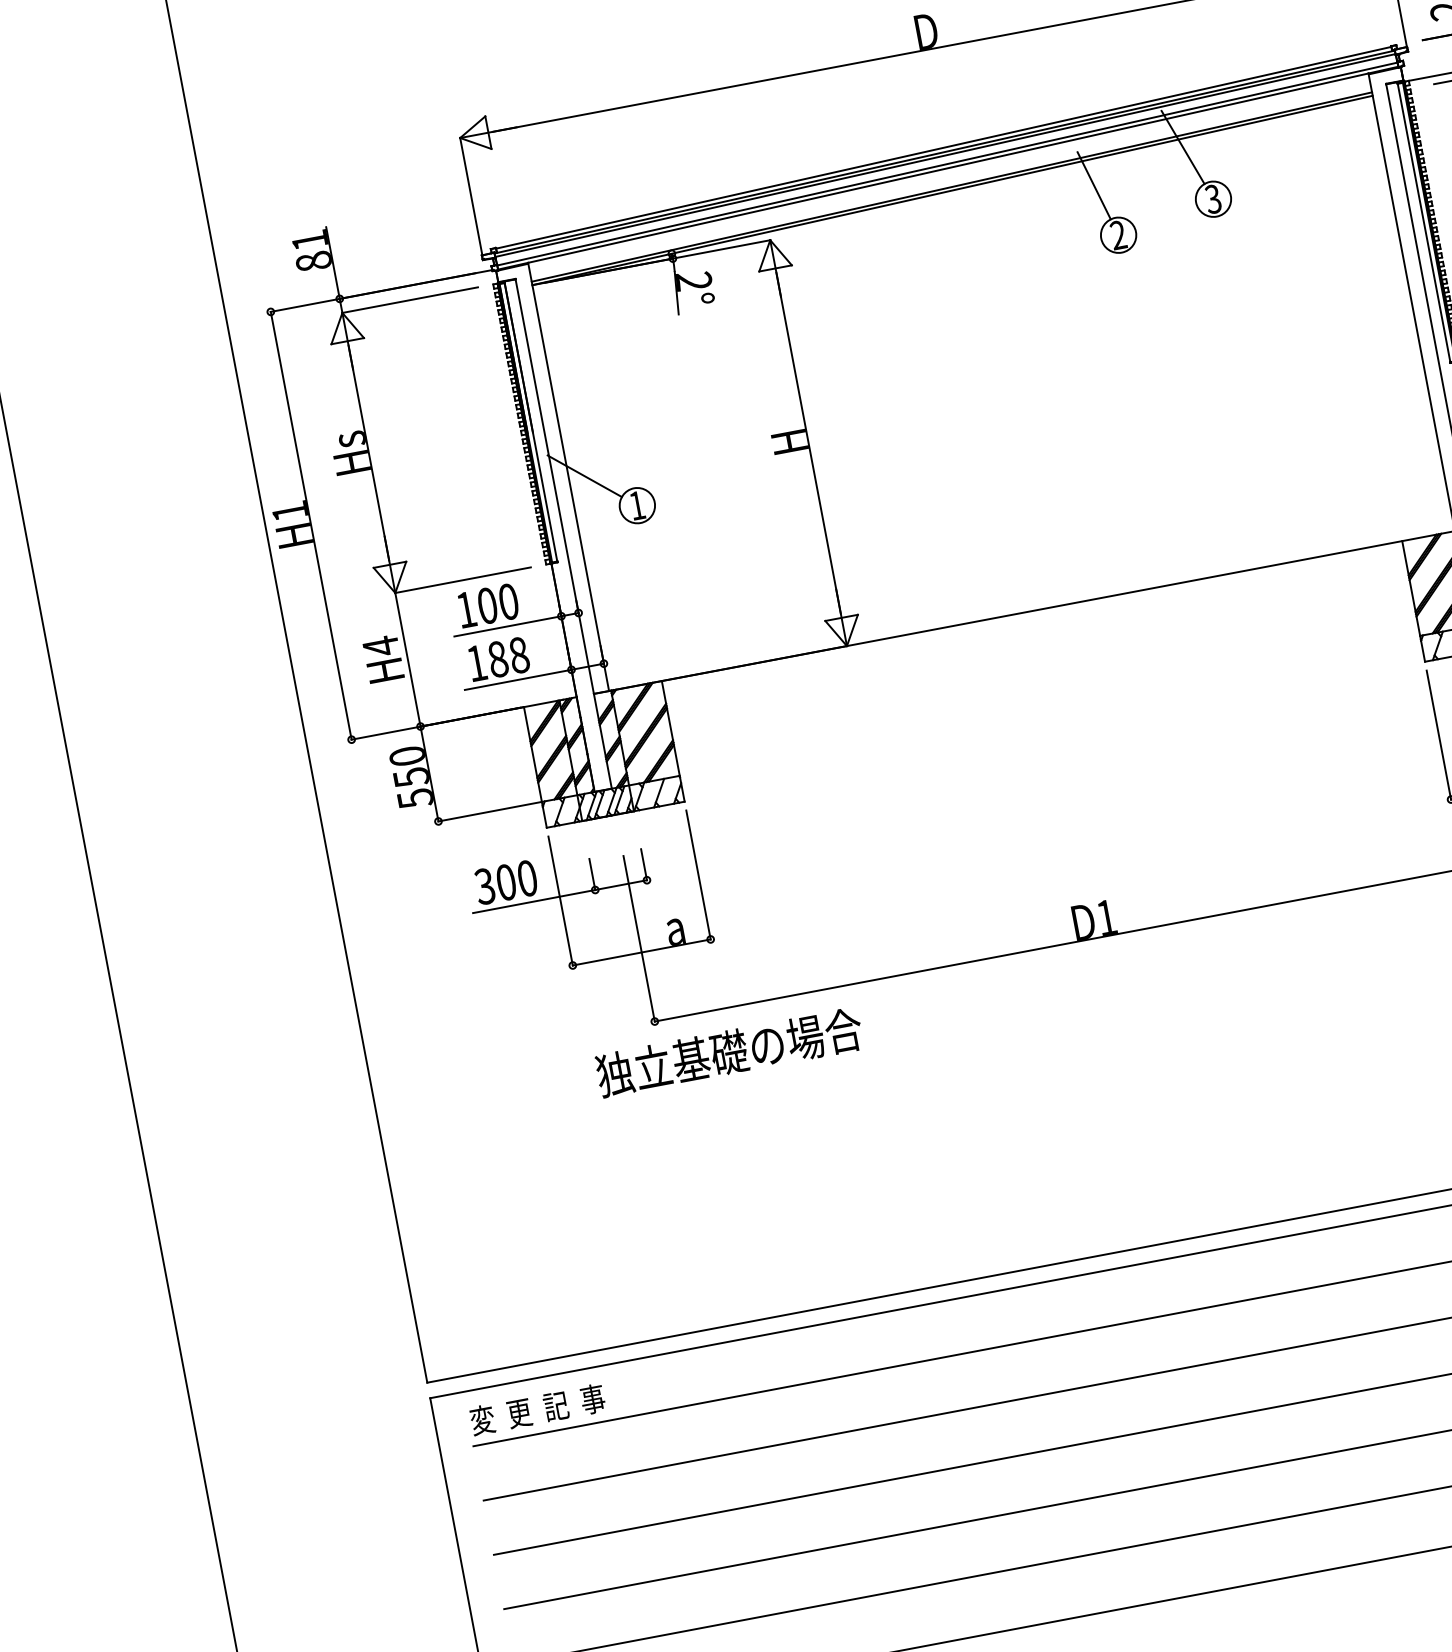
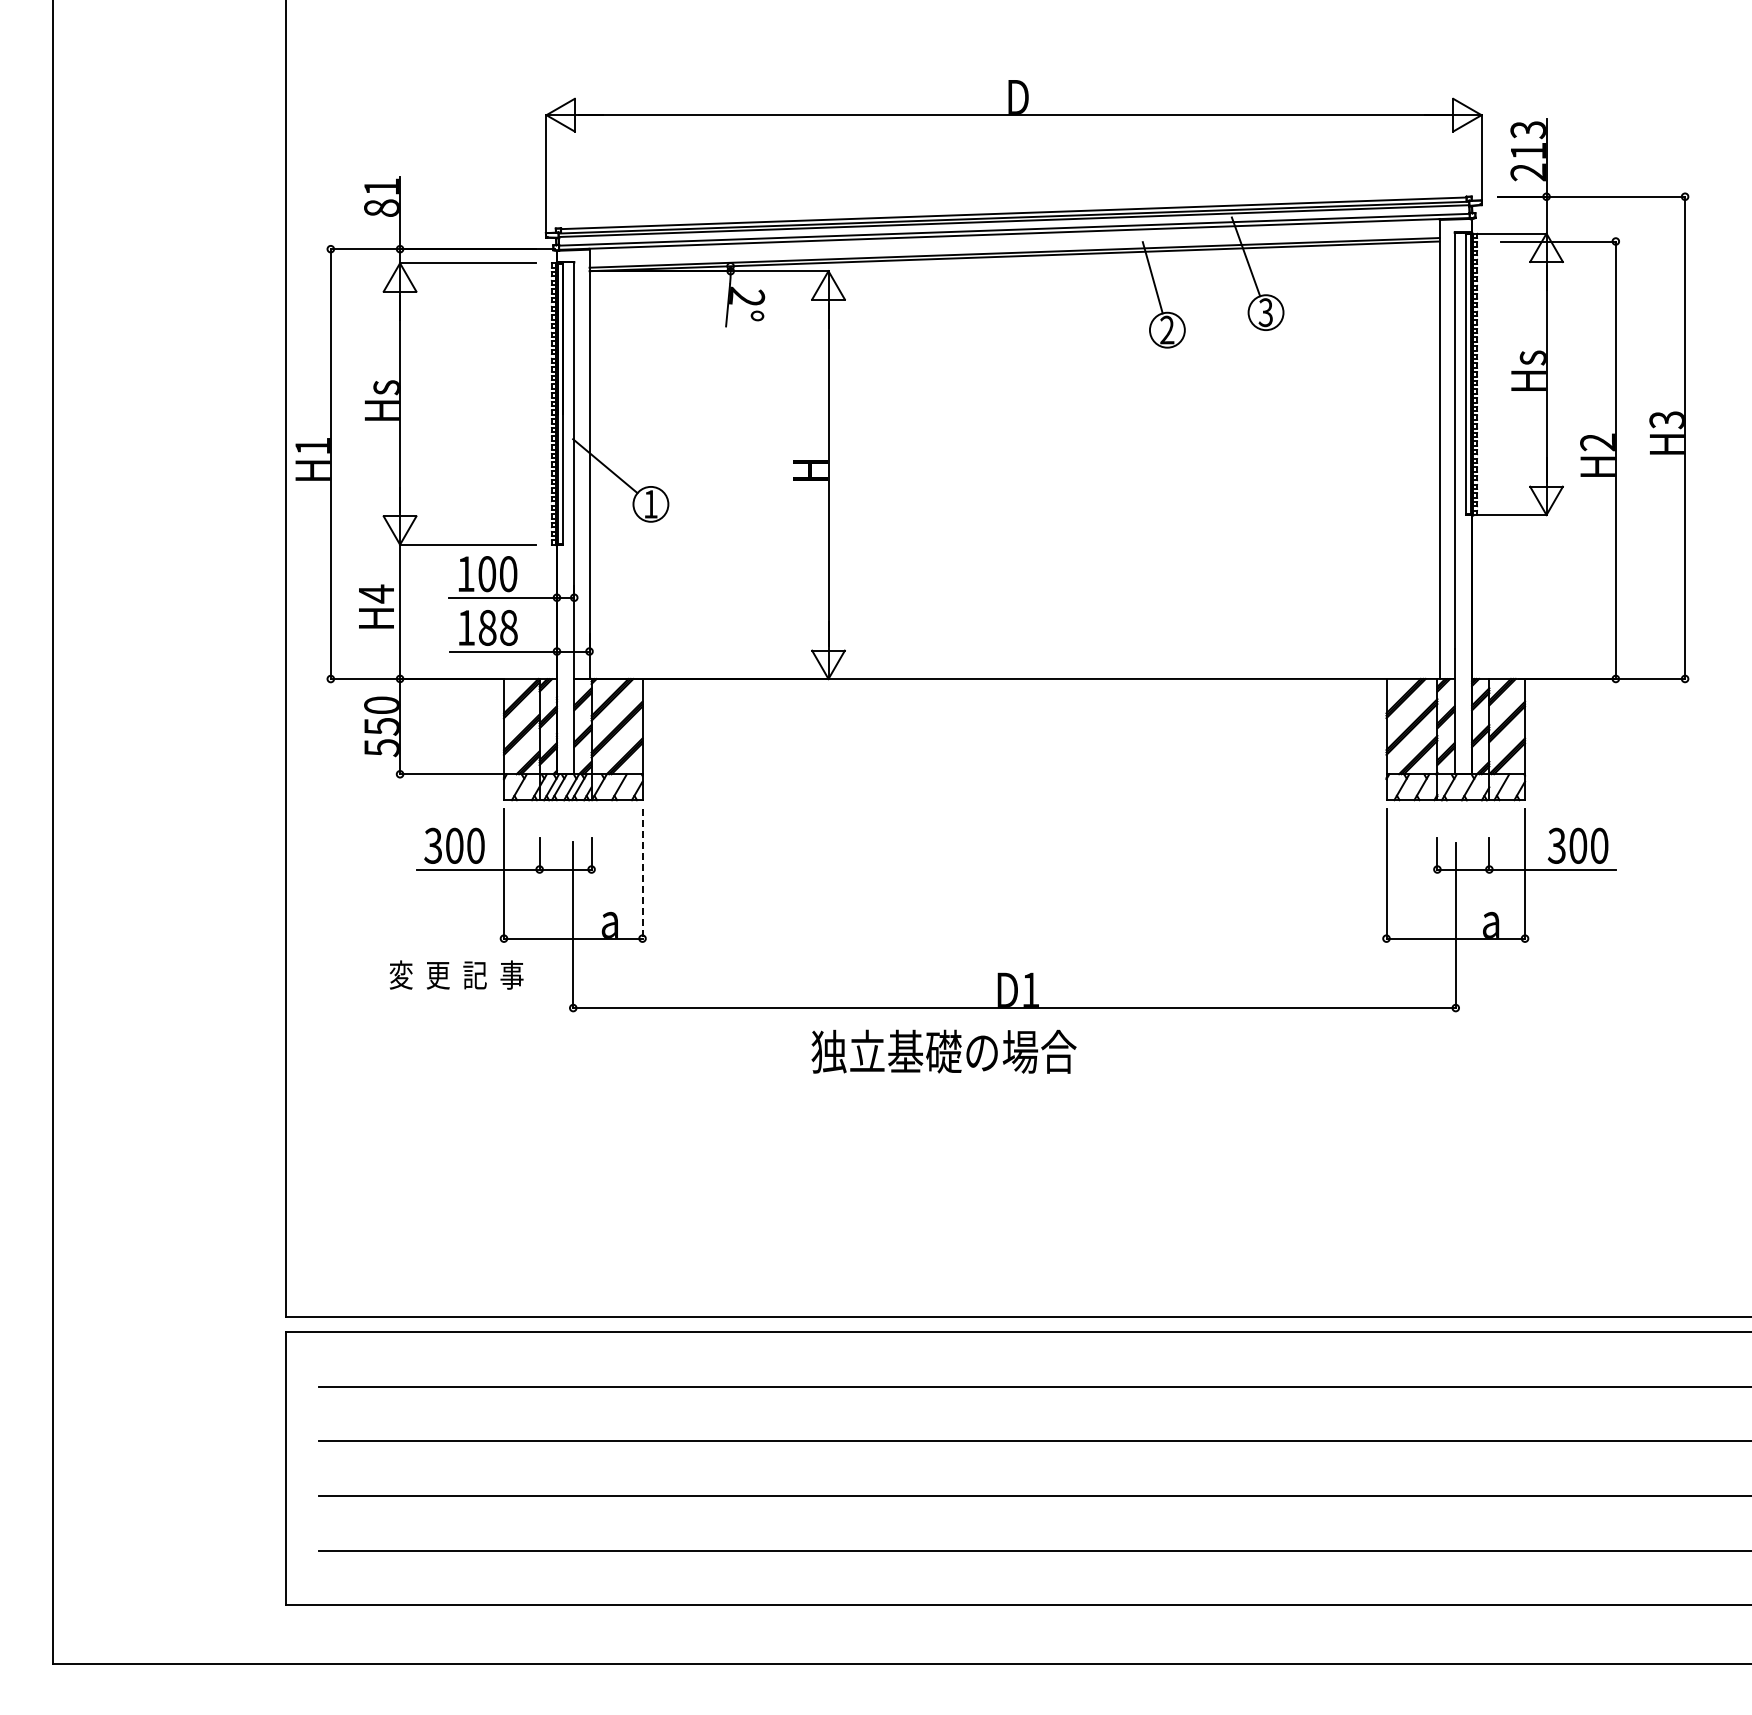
line: (698, 874) -> (642, 873), solid -> dashed
text: (728, 1052) -> (943, 1051), moved
text: (537, 1409) -> (456, 974), moved

